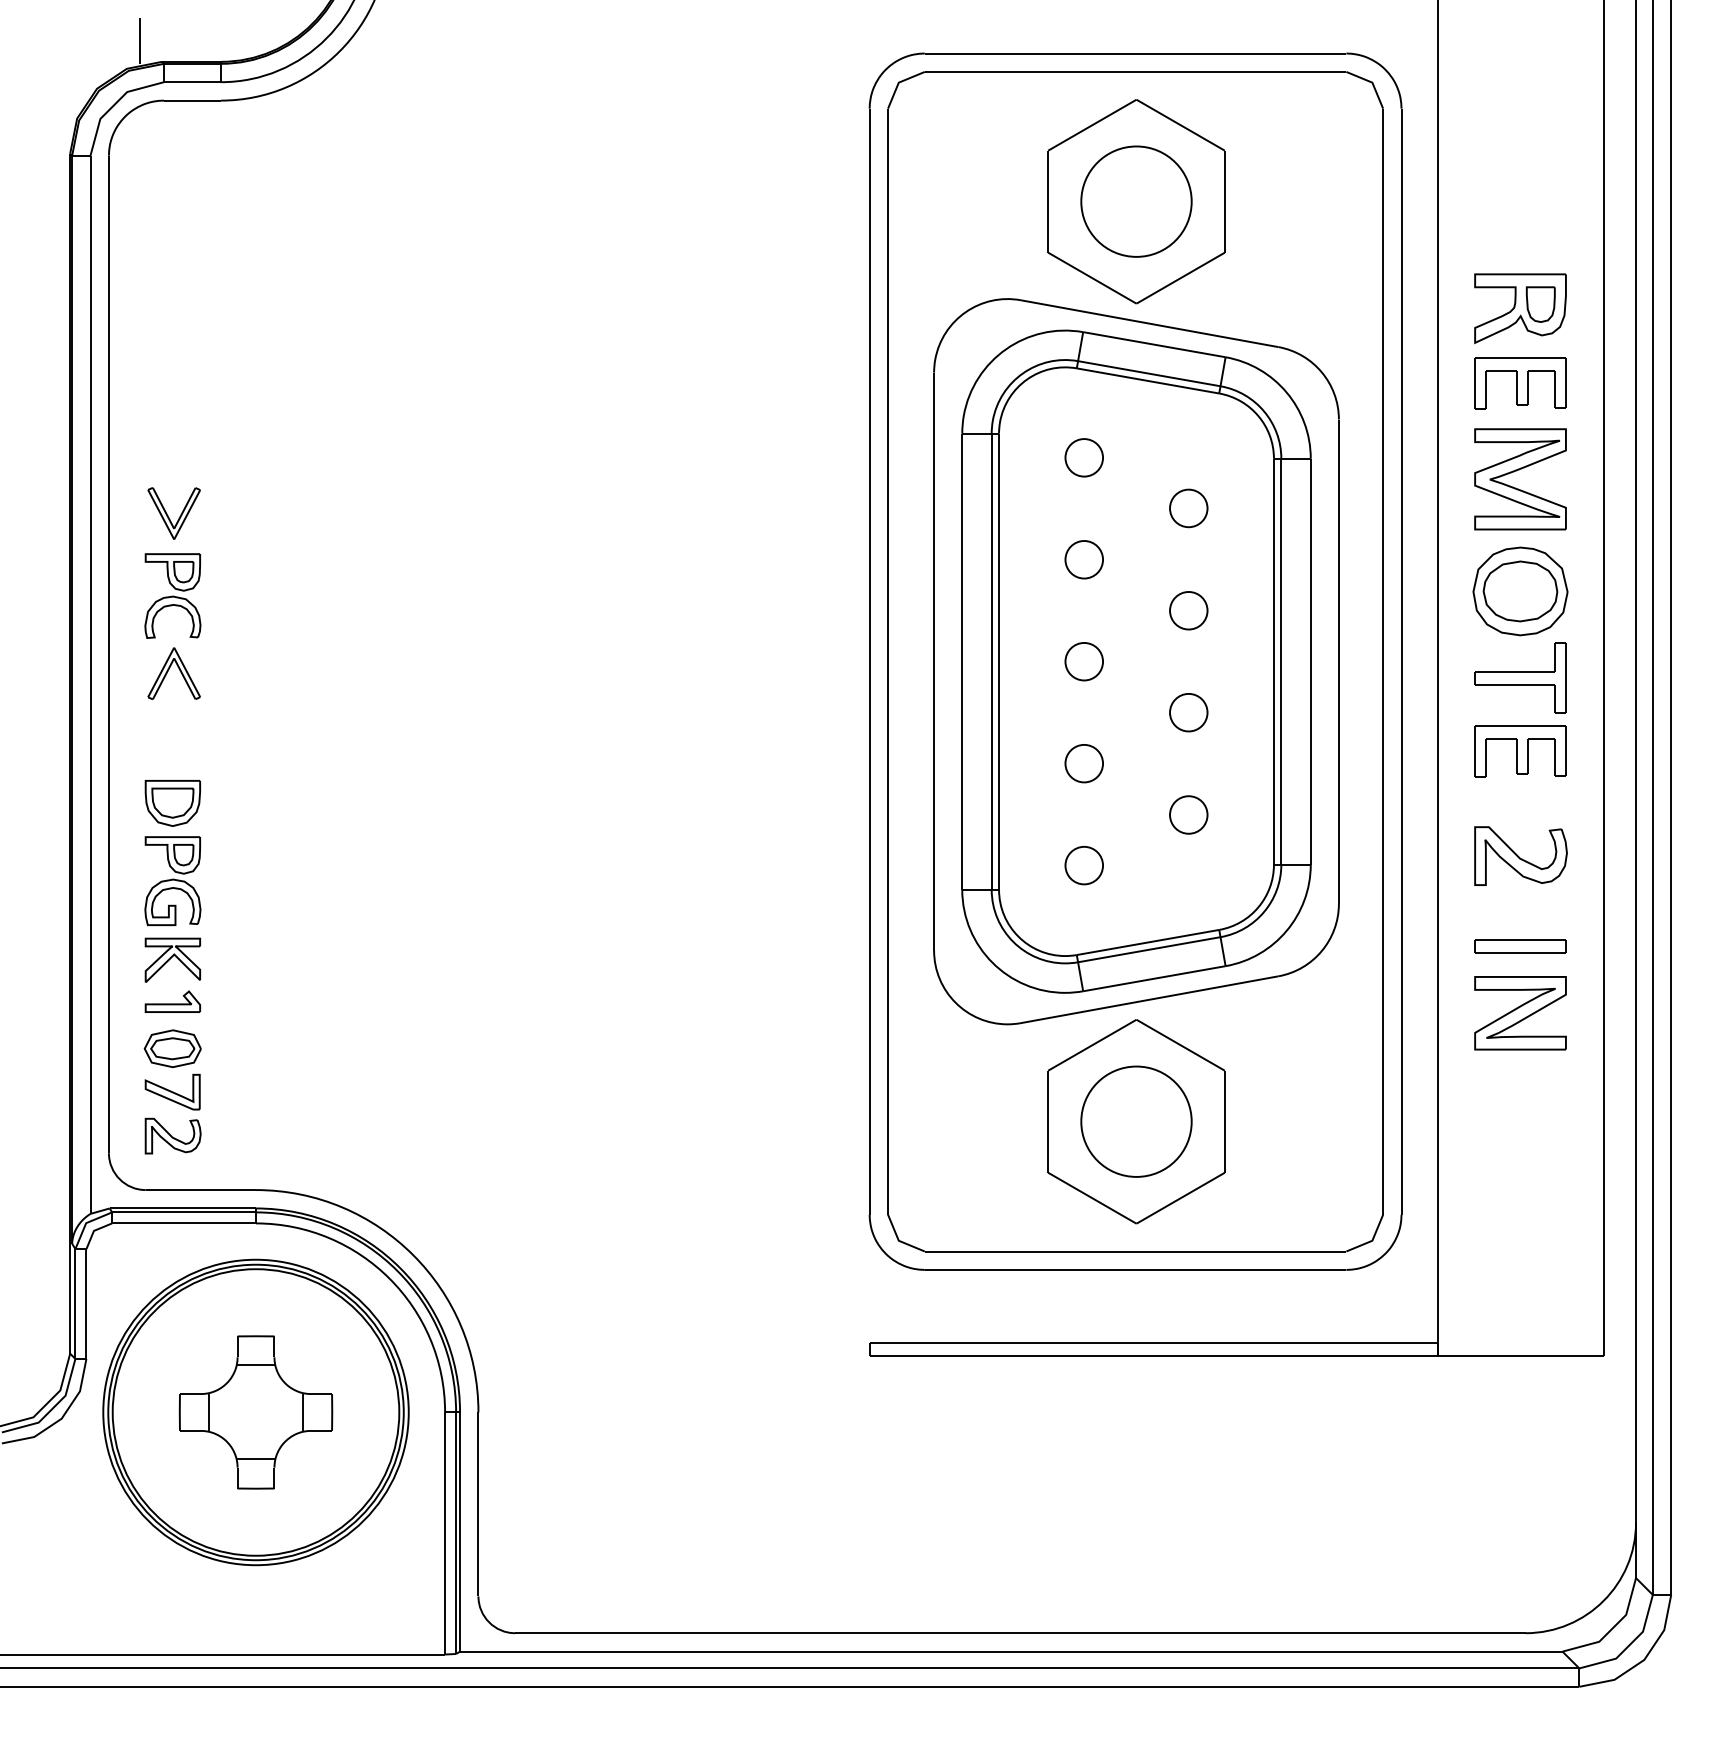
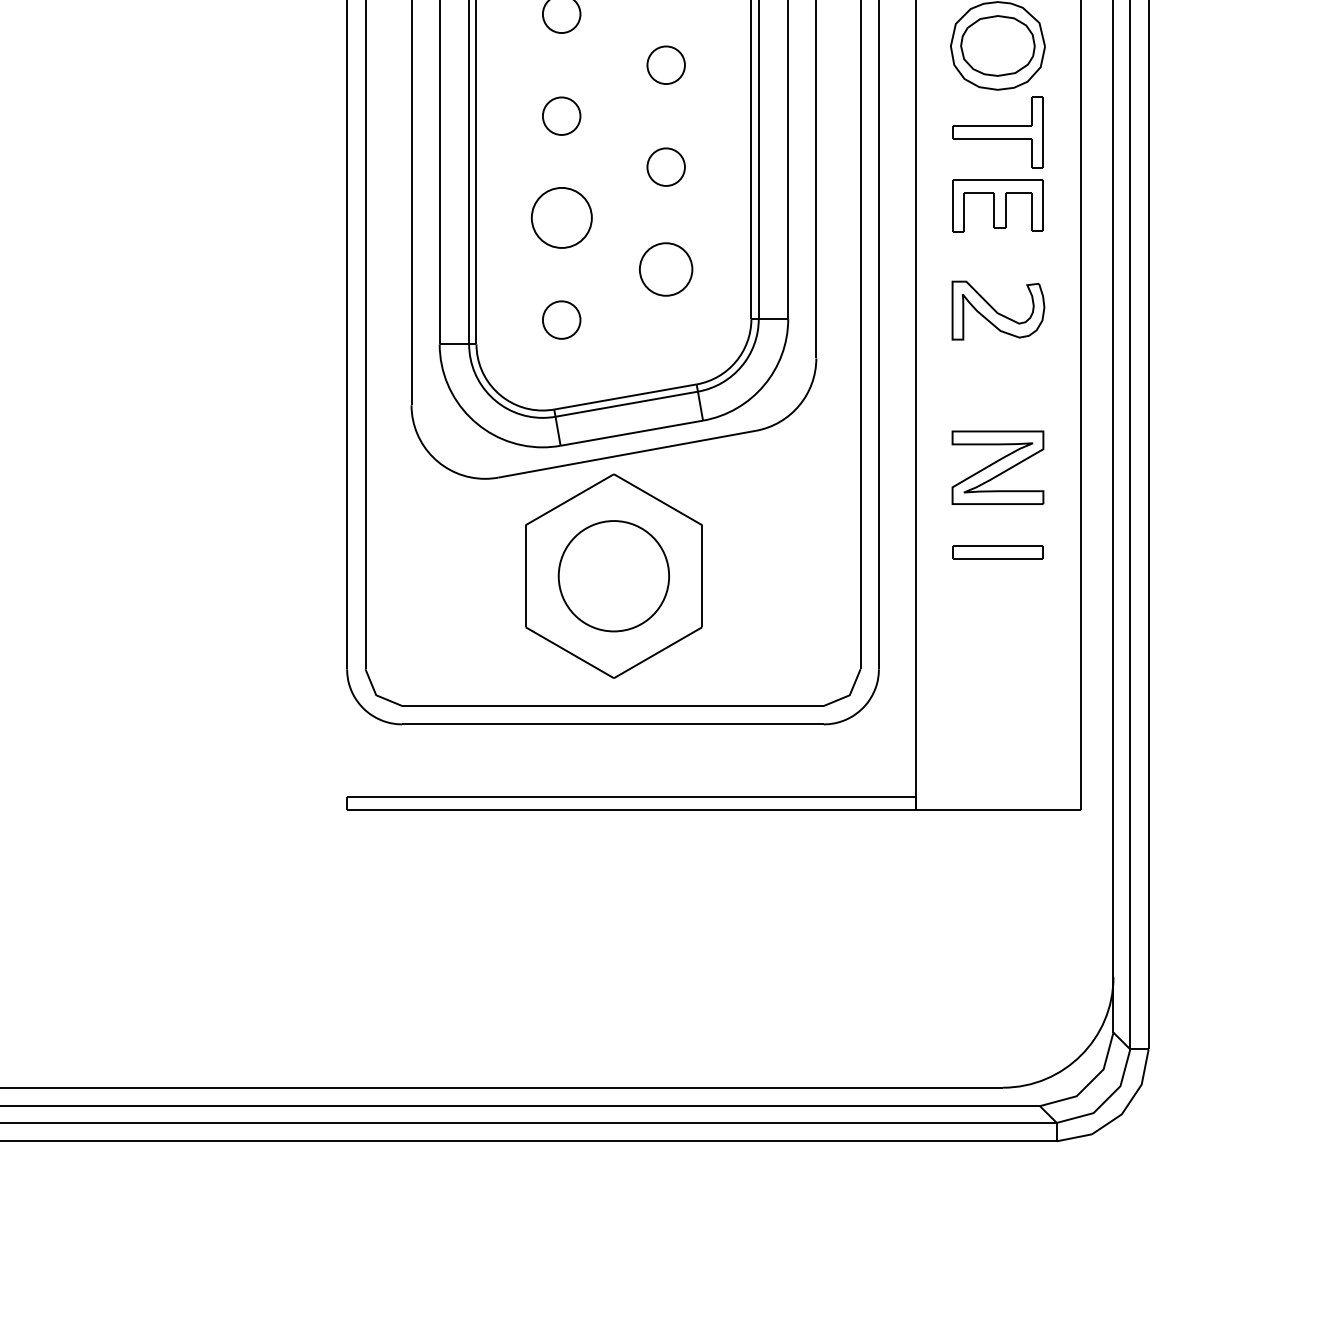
part: (1083, 763) -> (560, 218), size x1.6
part: (1188, 814) -> (665, 269), size x1.4
part: (1520, 946) -> (997, 553), moved

